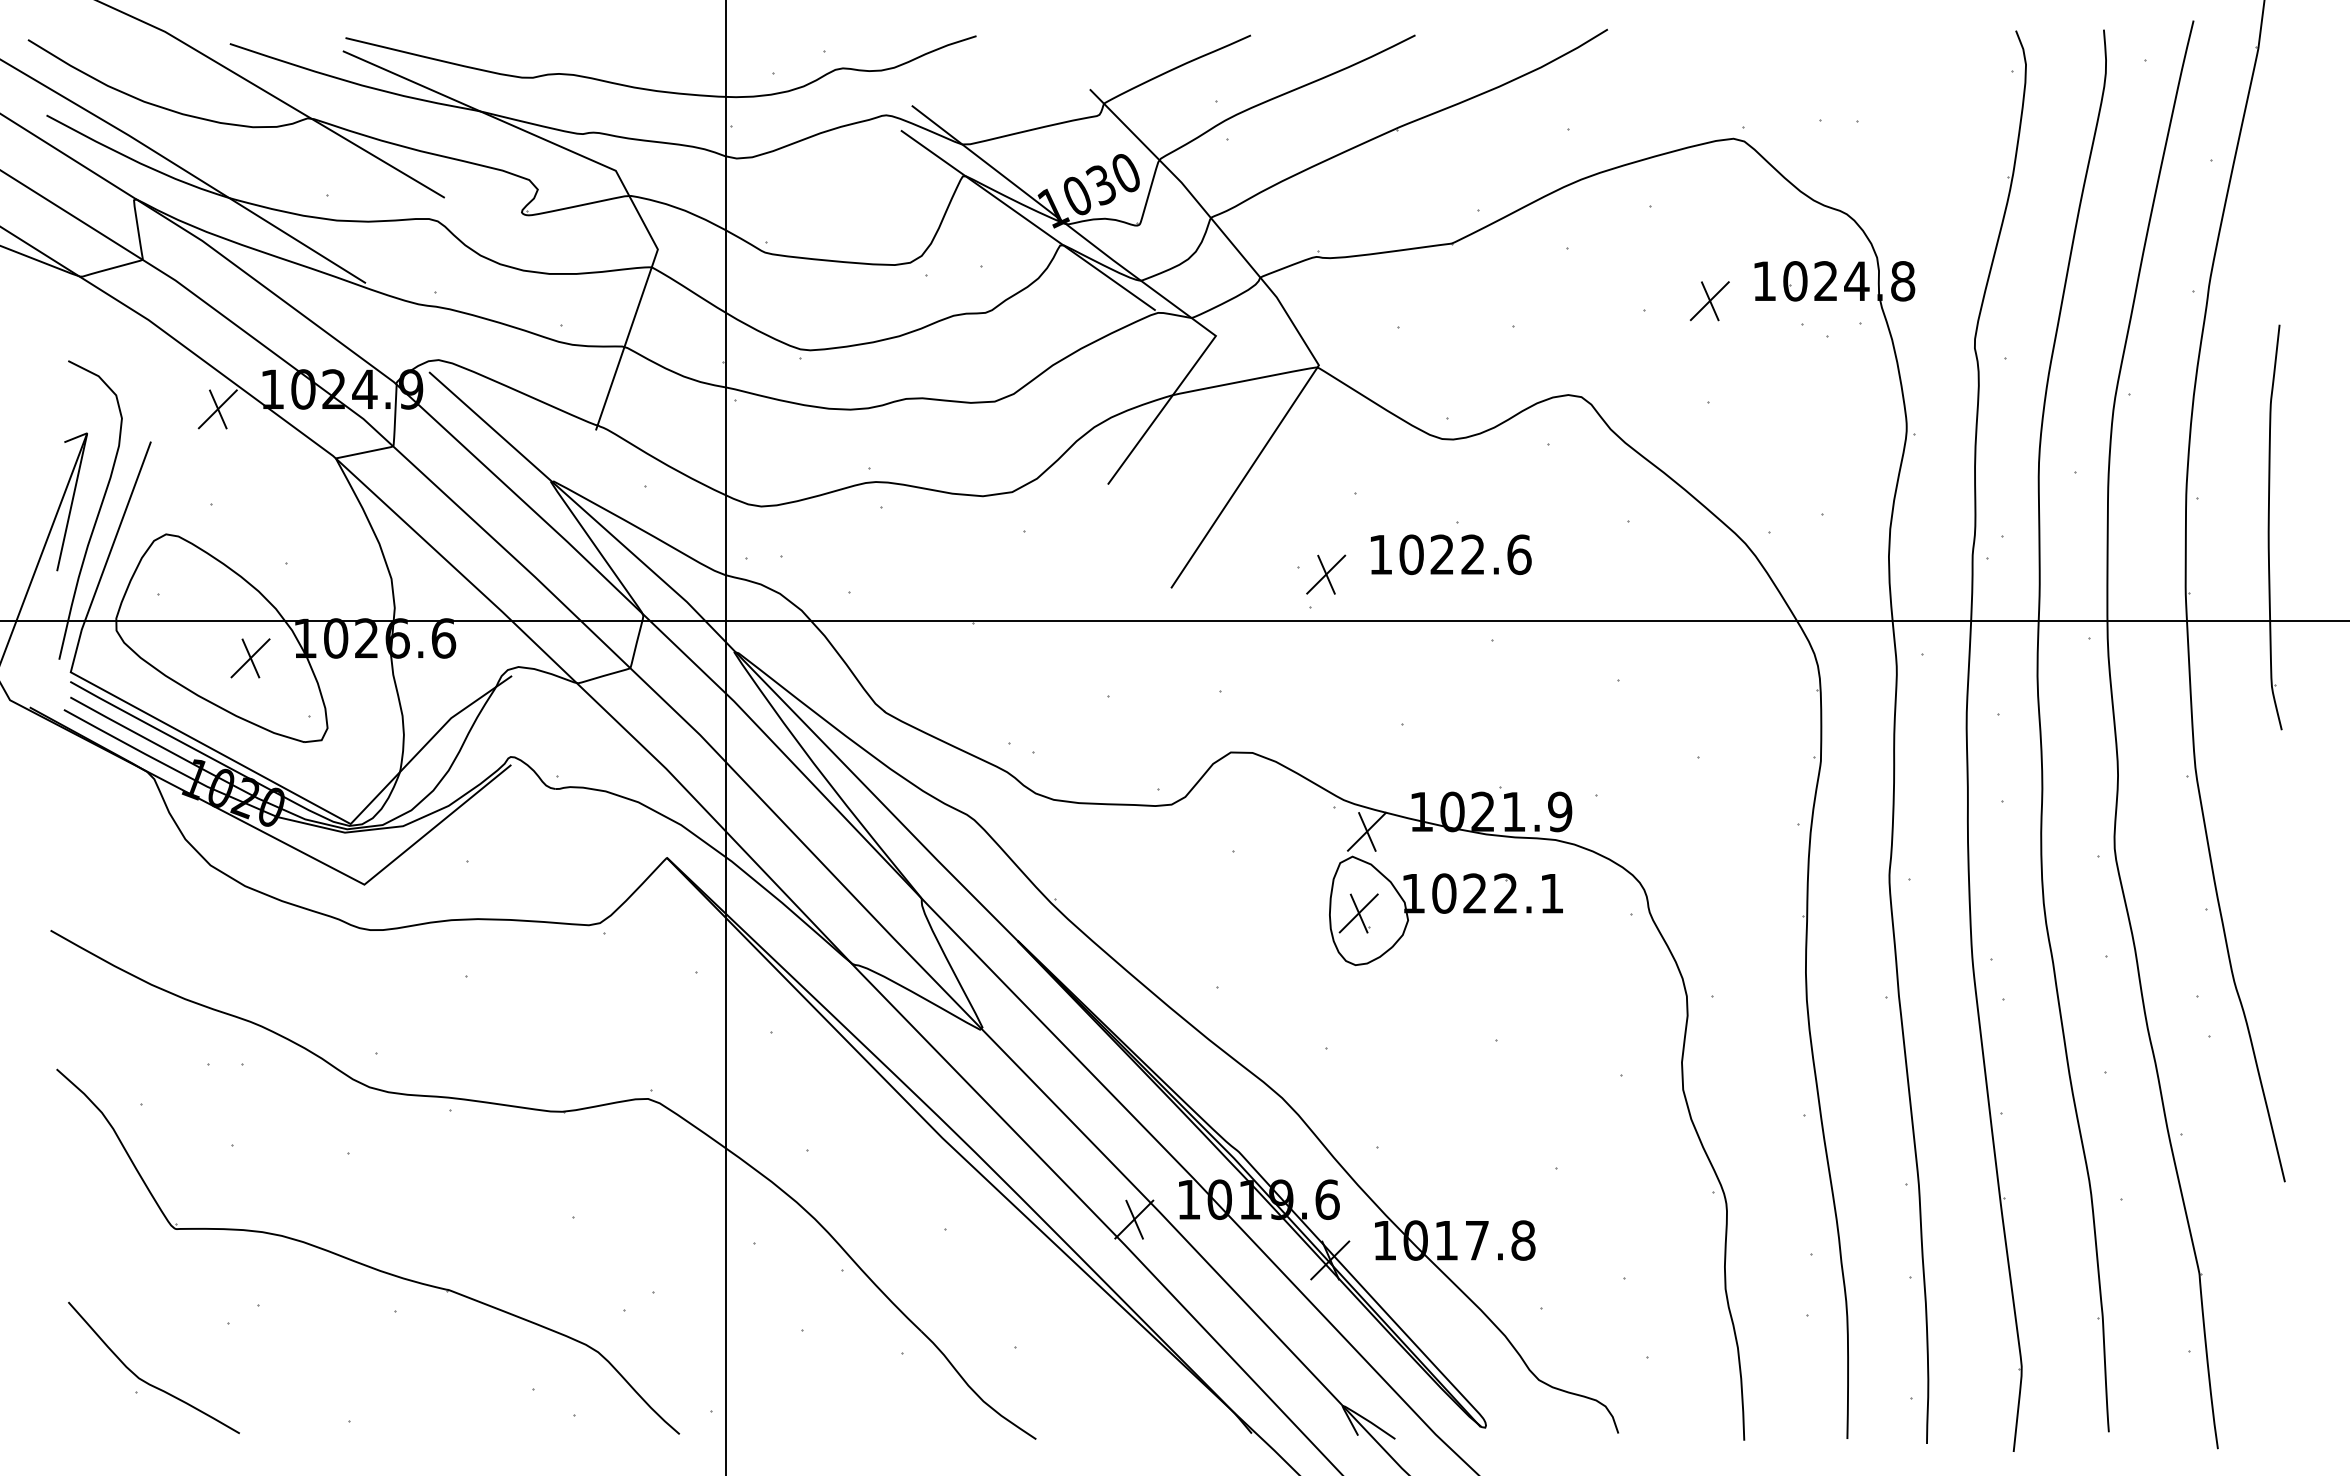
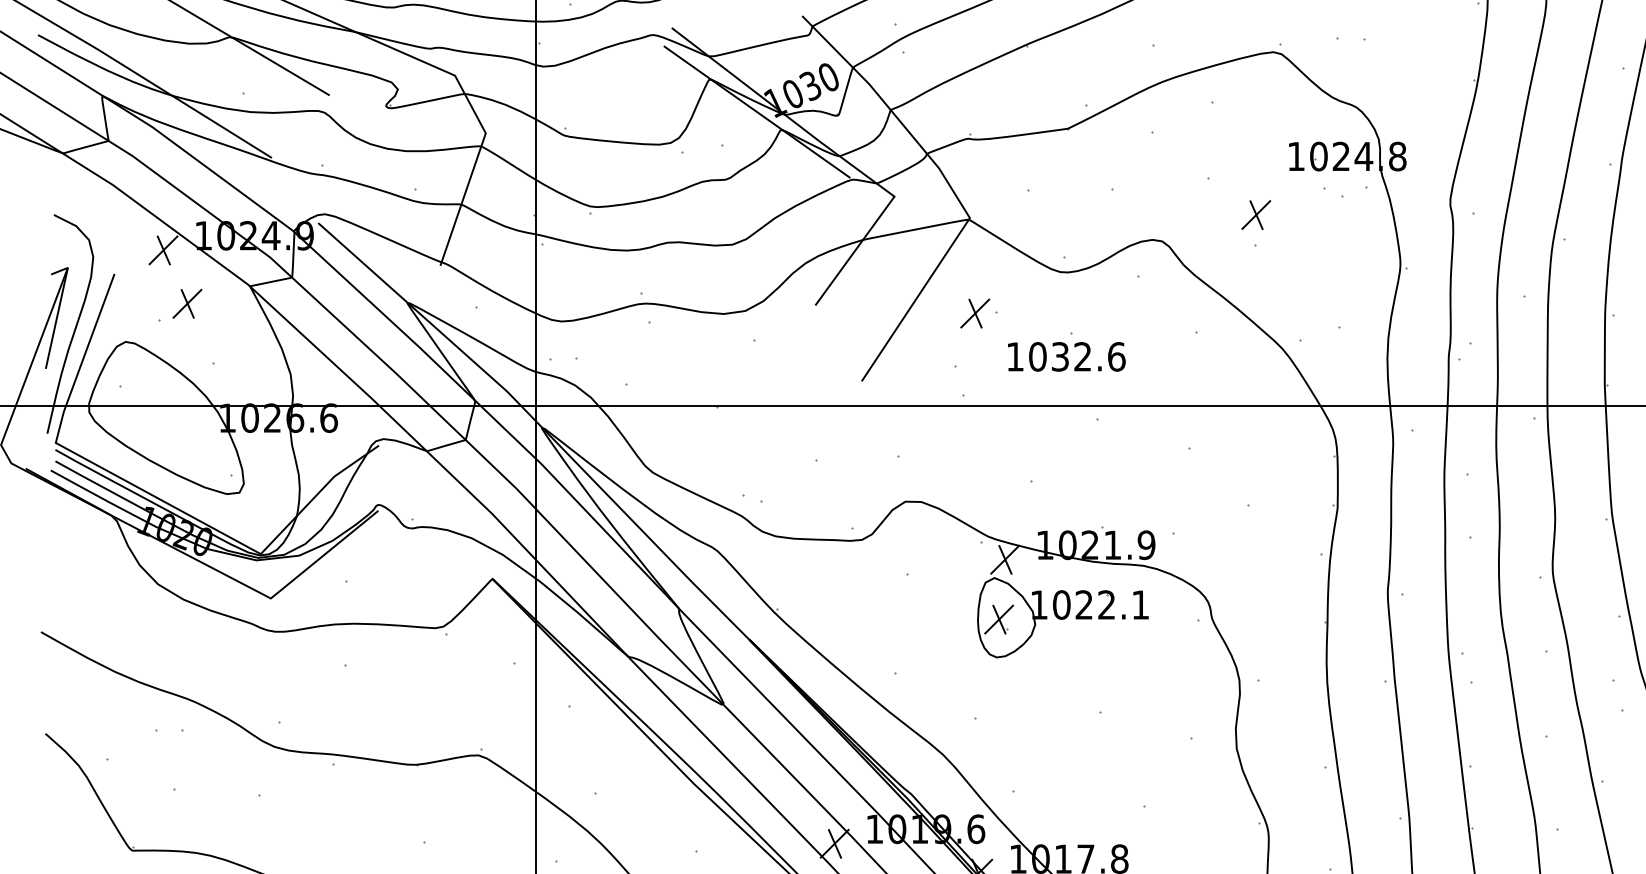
part: (1709, 301) -> (1256, 215), moved
text: (1441, 554) -> (1059, 356), 1022.6 -> 1032.6
part: (1326, 574) -> (975, 313), moved
part: (250, 658) -> (187, 303), moved

